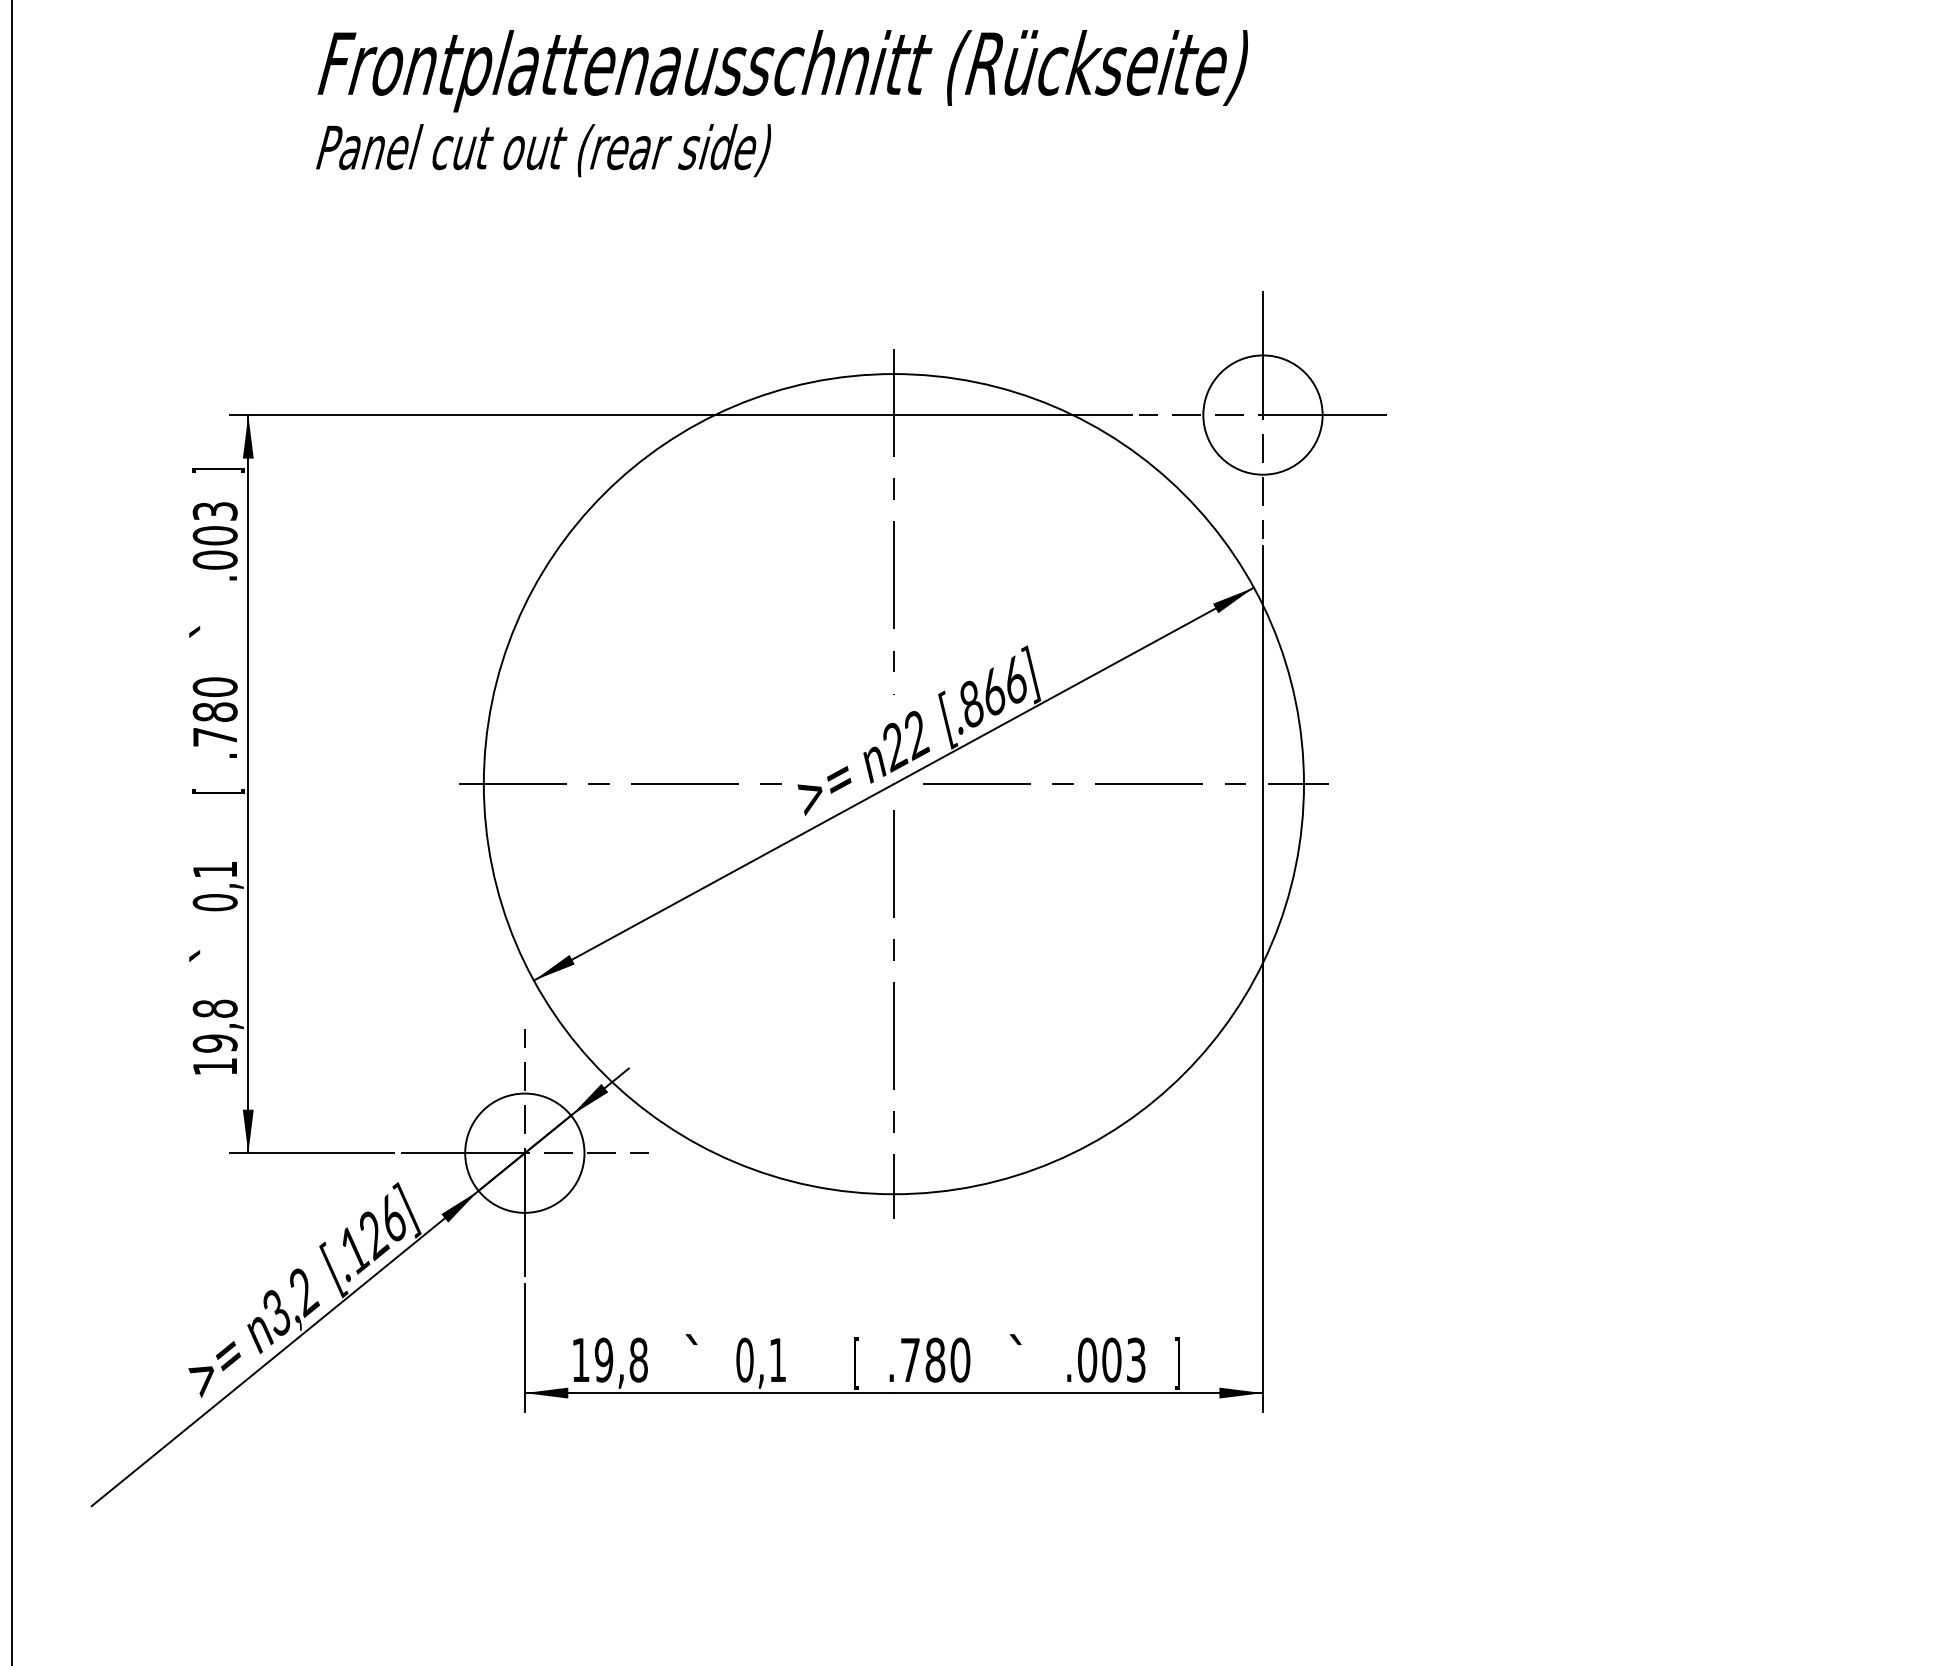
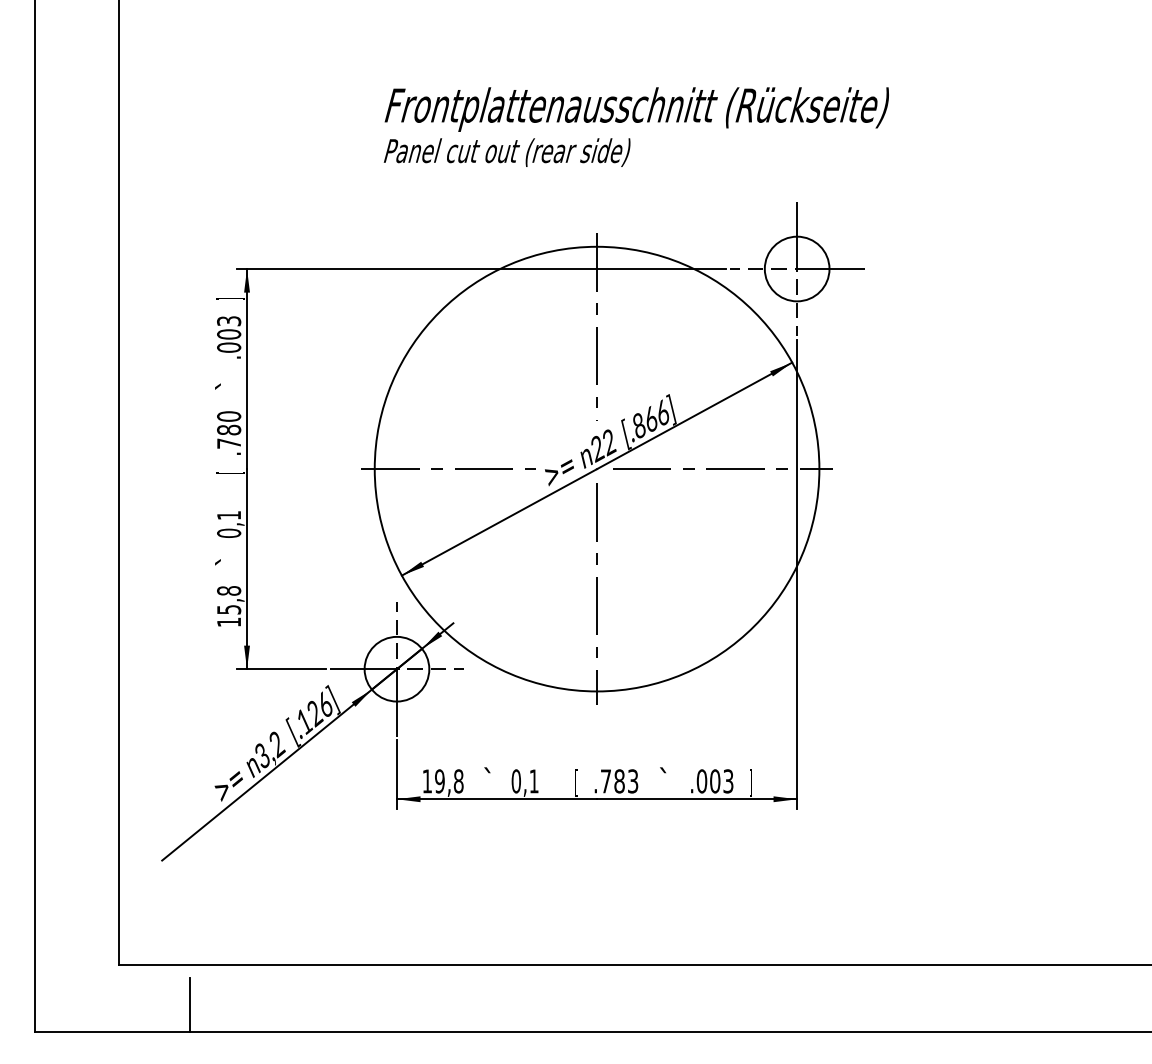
text: (780, 102) -> (635, 126), moved
text: (214, 1043) -> (228, 609), 19,8 -> 15,8
text: (959, 1360) -> (632, 781), .780 -> .783

